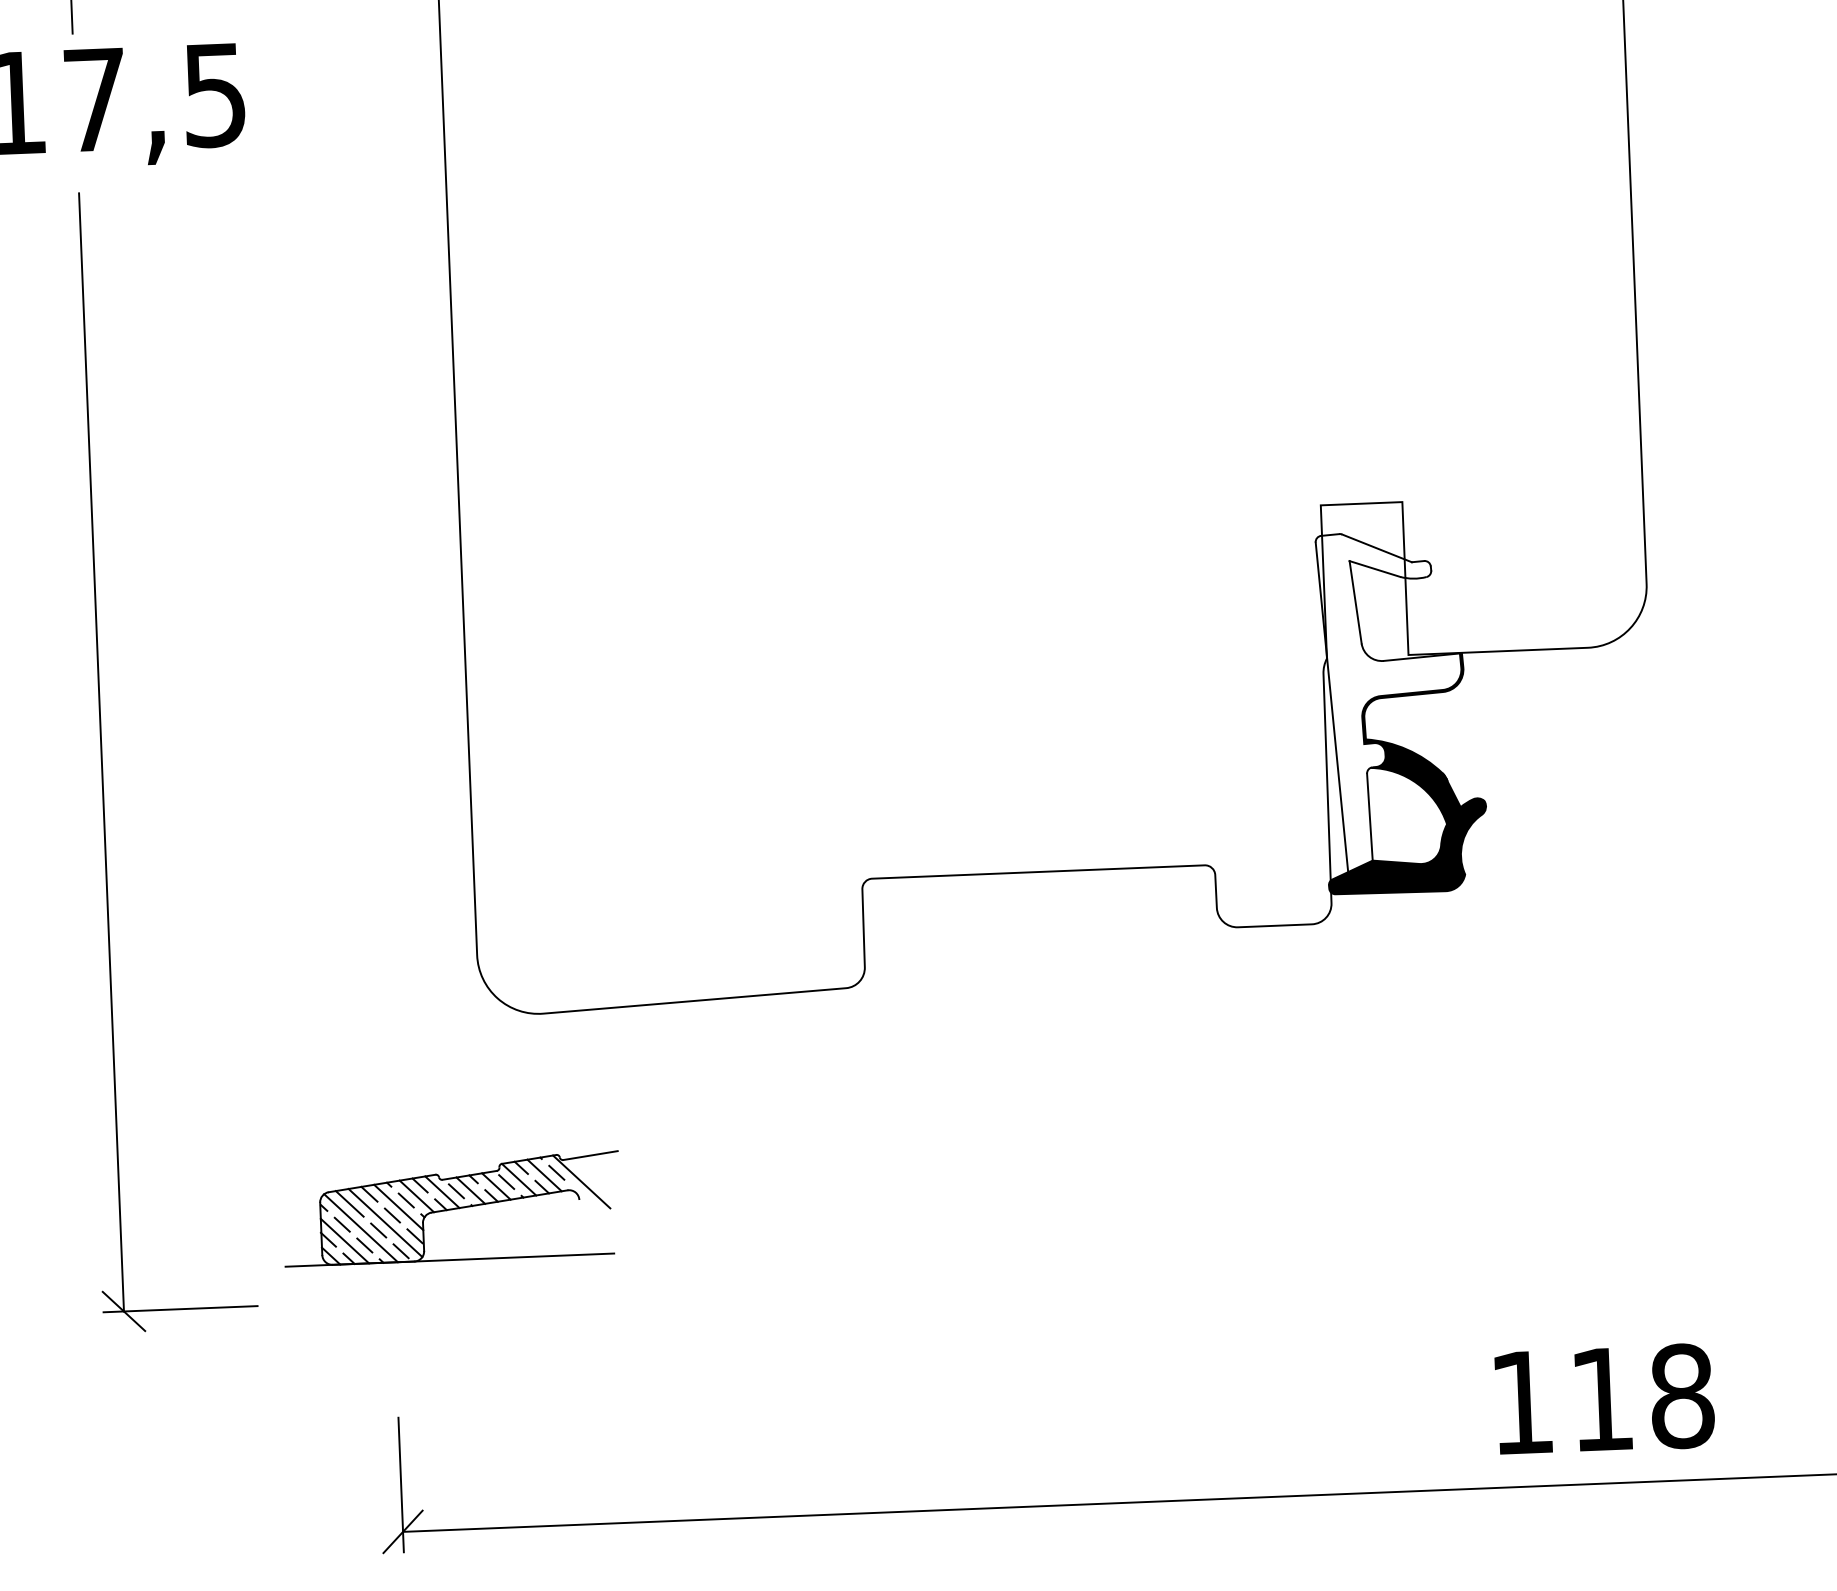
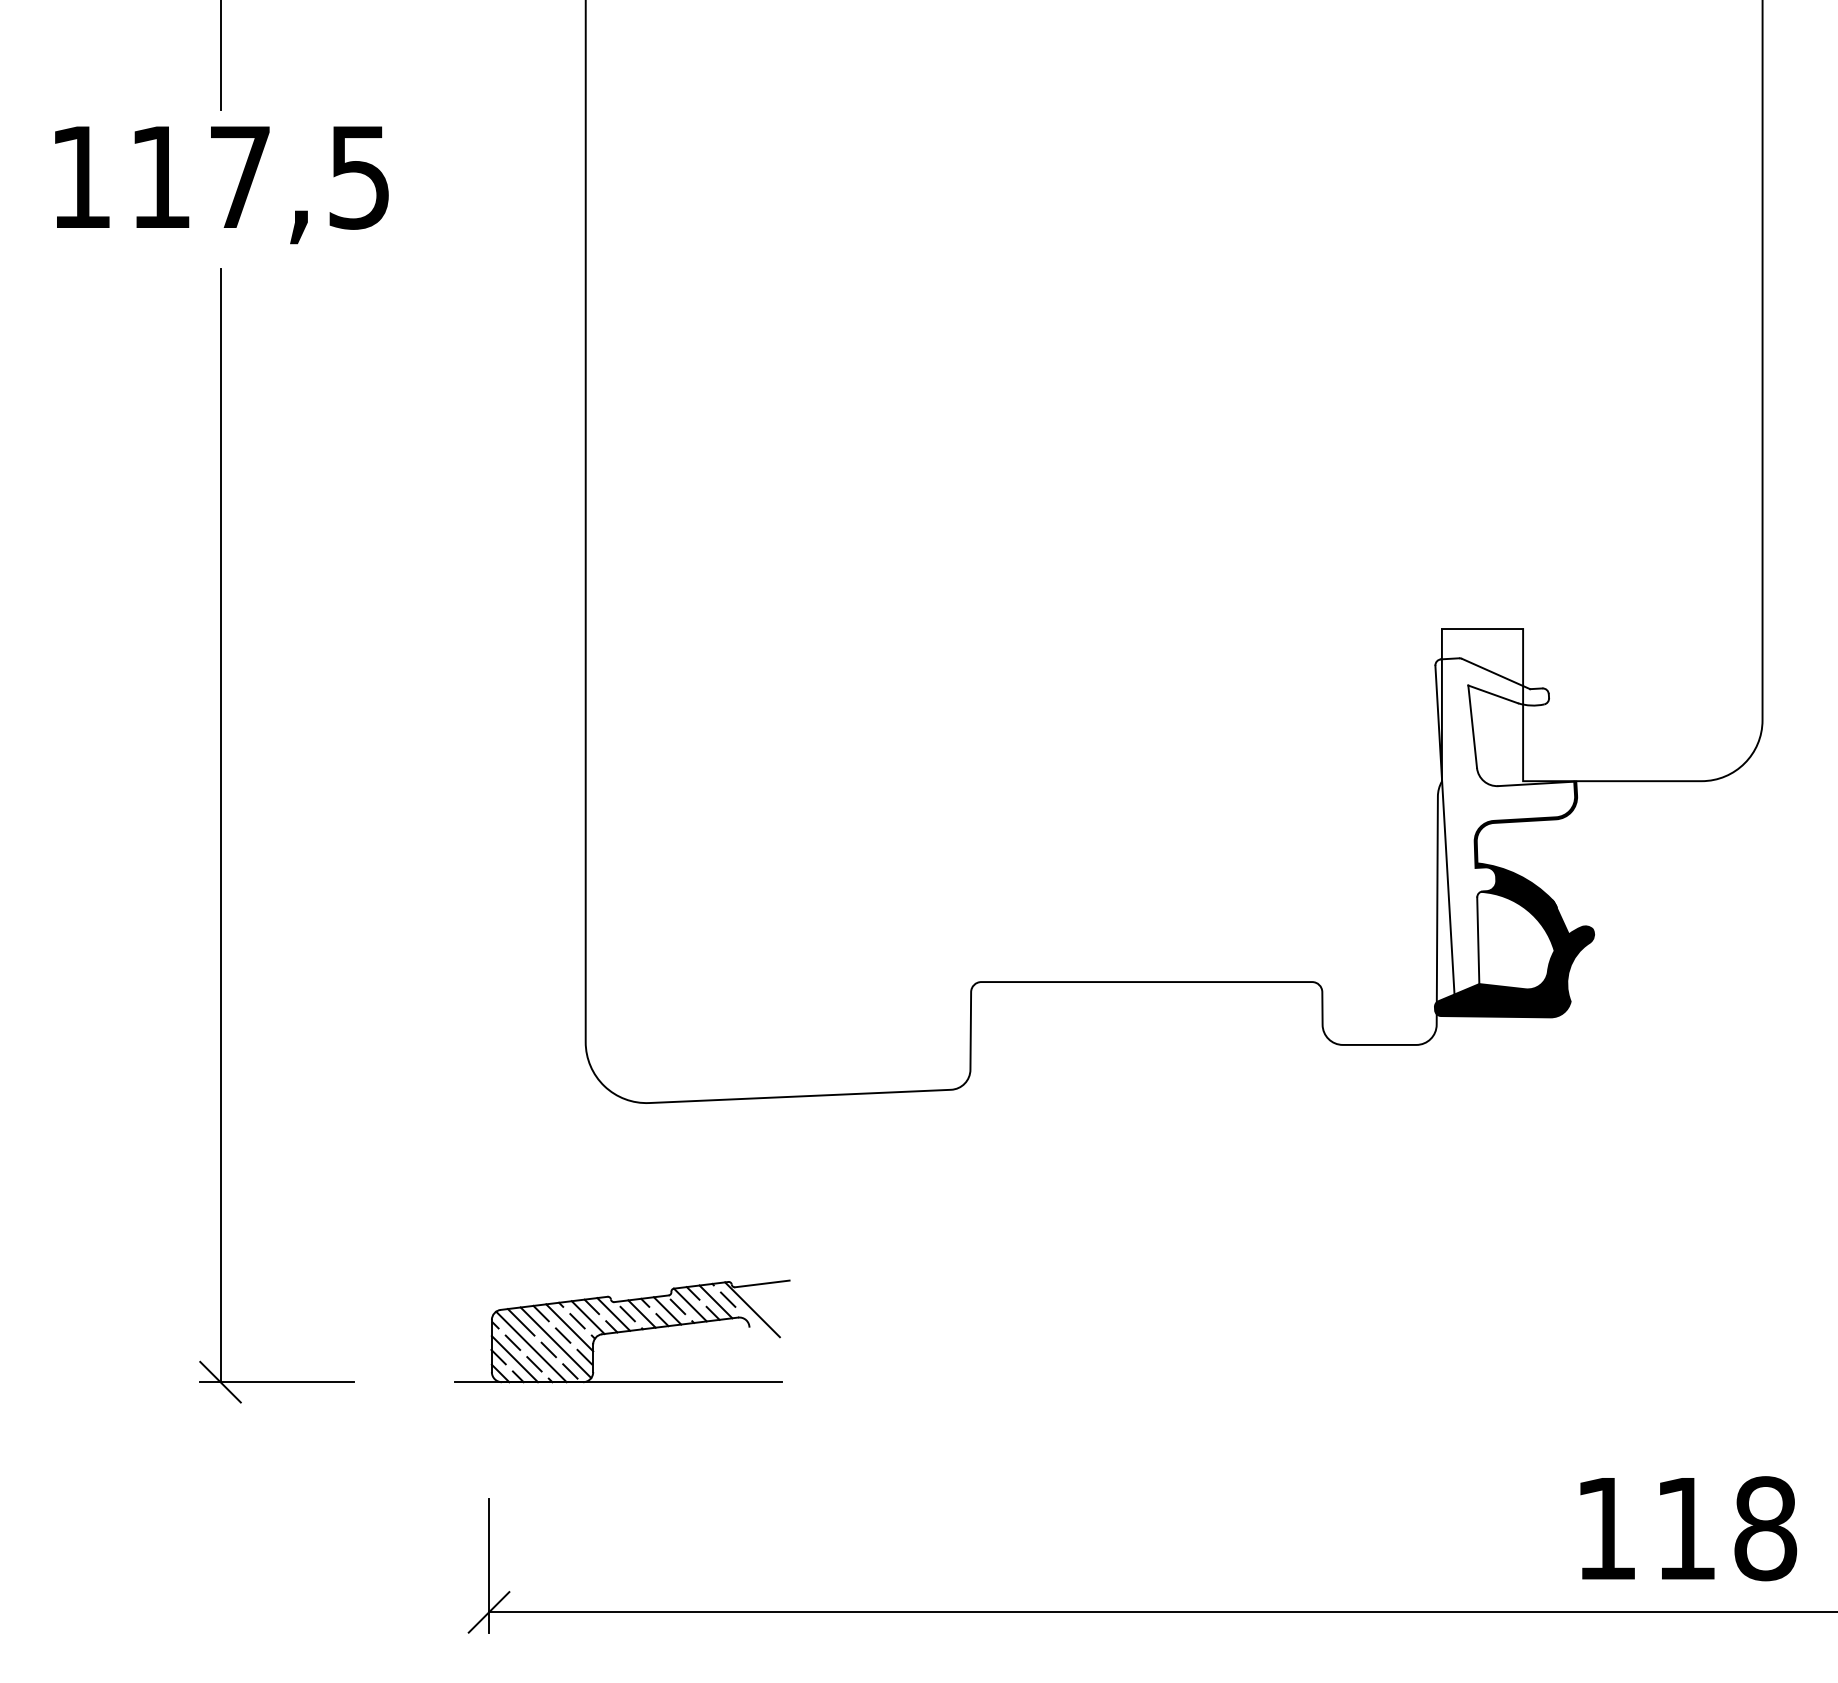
part: (451, 1209) -> (622, 1331), moved

